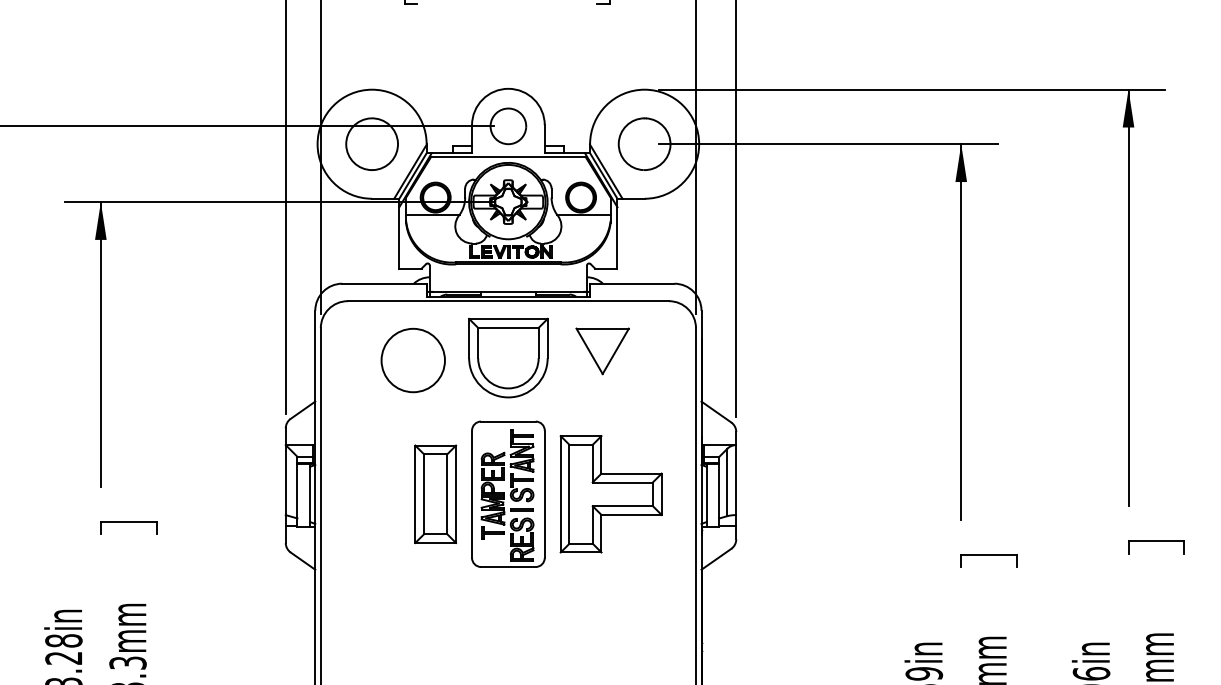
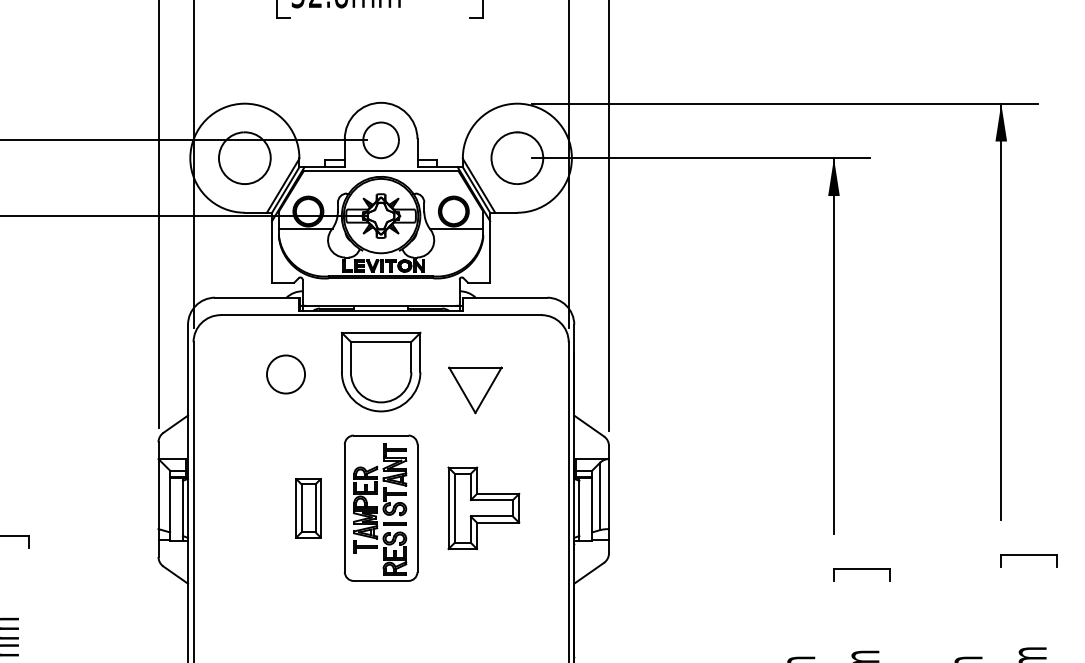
part: (602, 351) -> (475, 390), moved
circle: (412, 360) -> (285, 374), size x0.6
part: (435, 494) -> (308, 508), size x0.6
part: (610, 494) -> (483, 508), size x0.7

